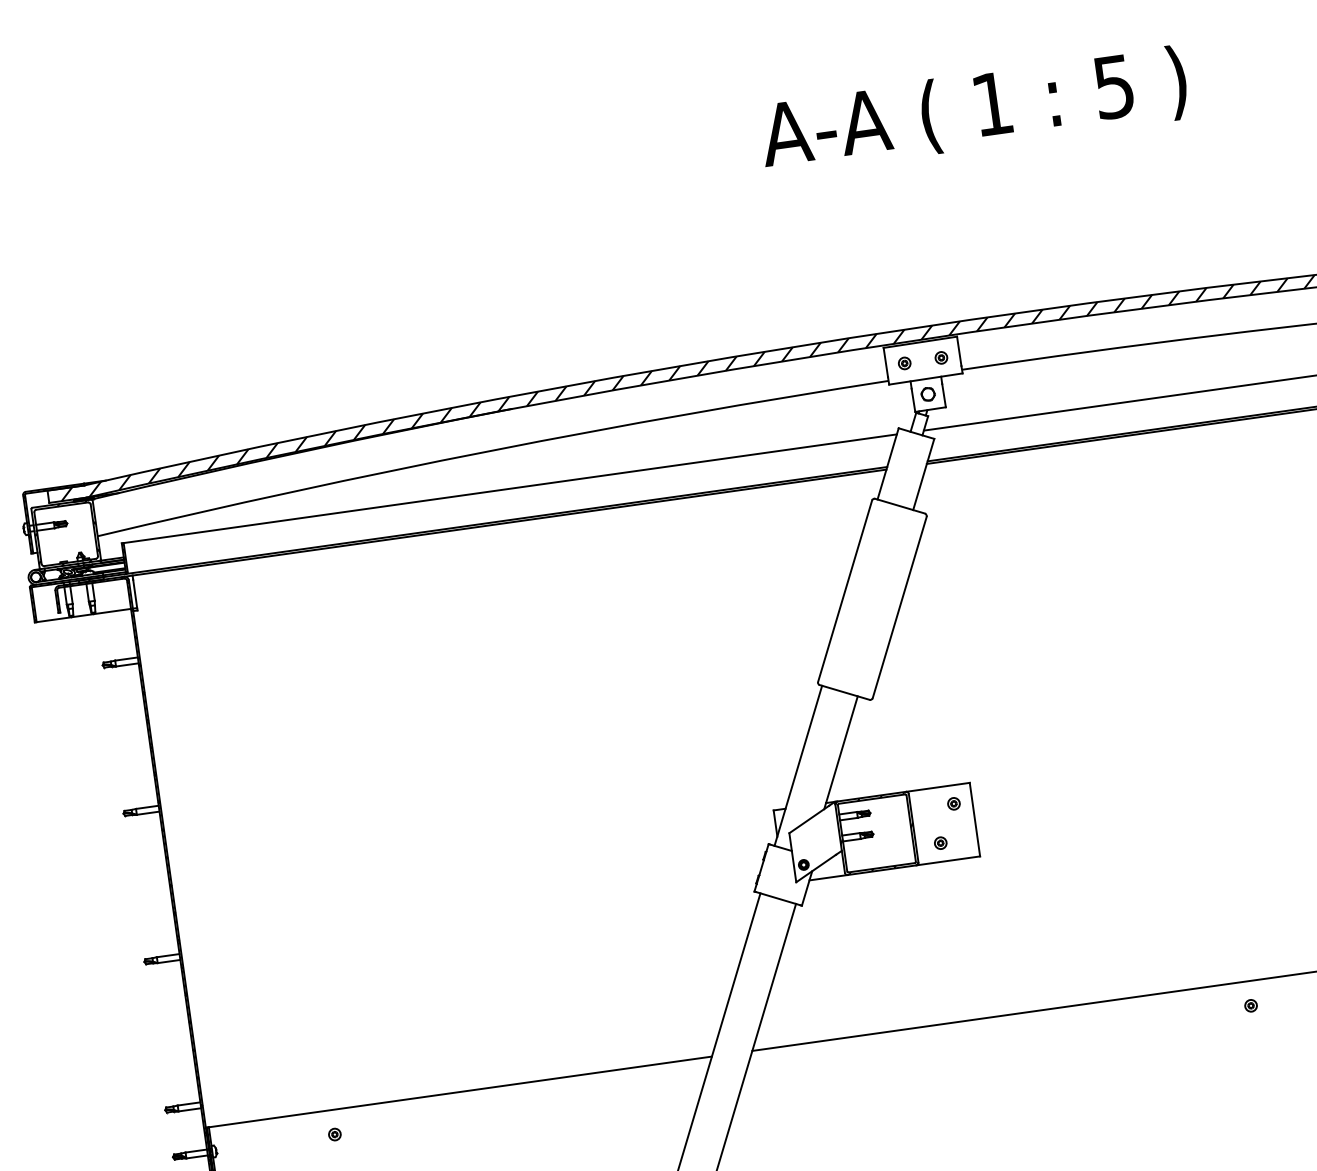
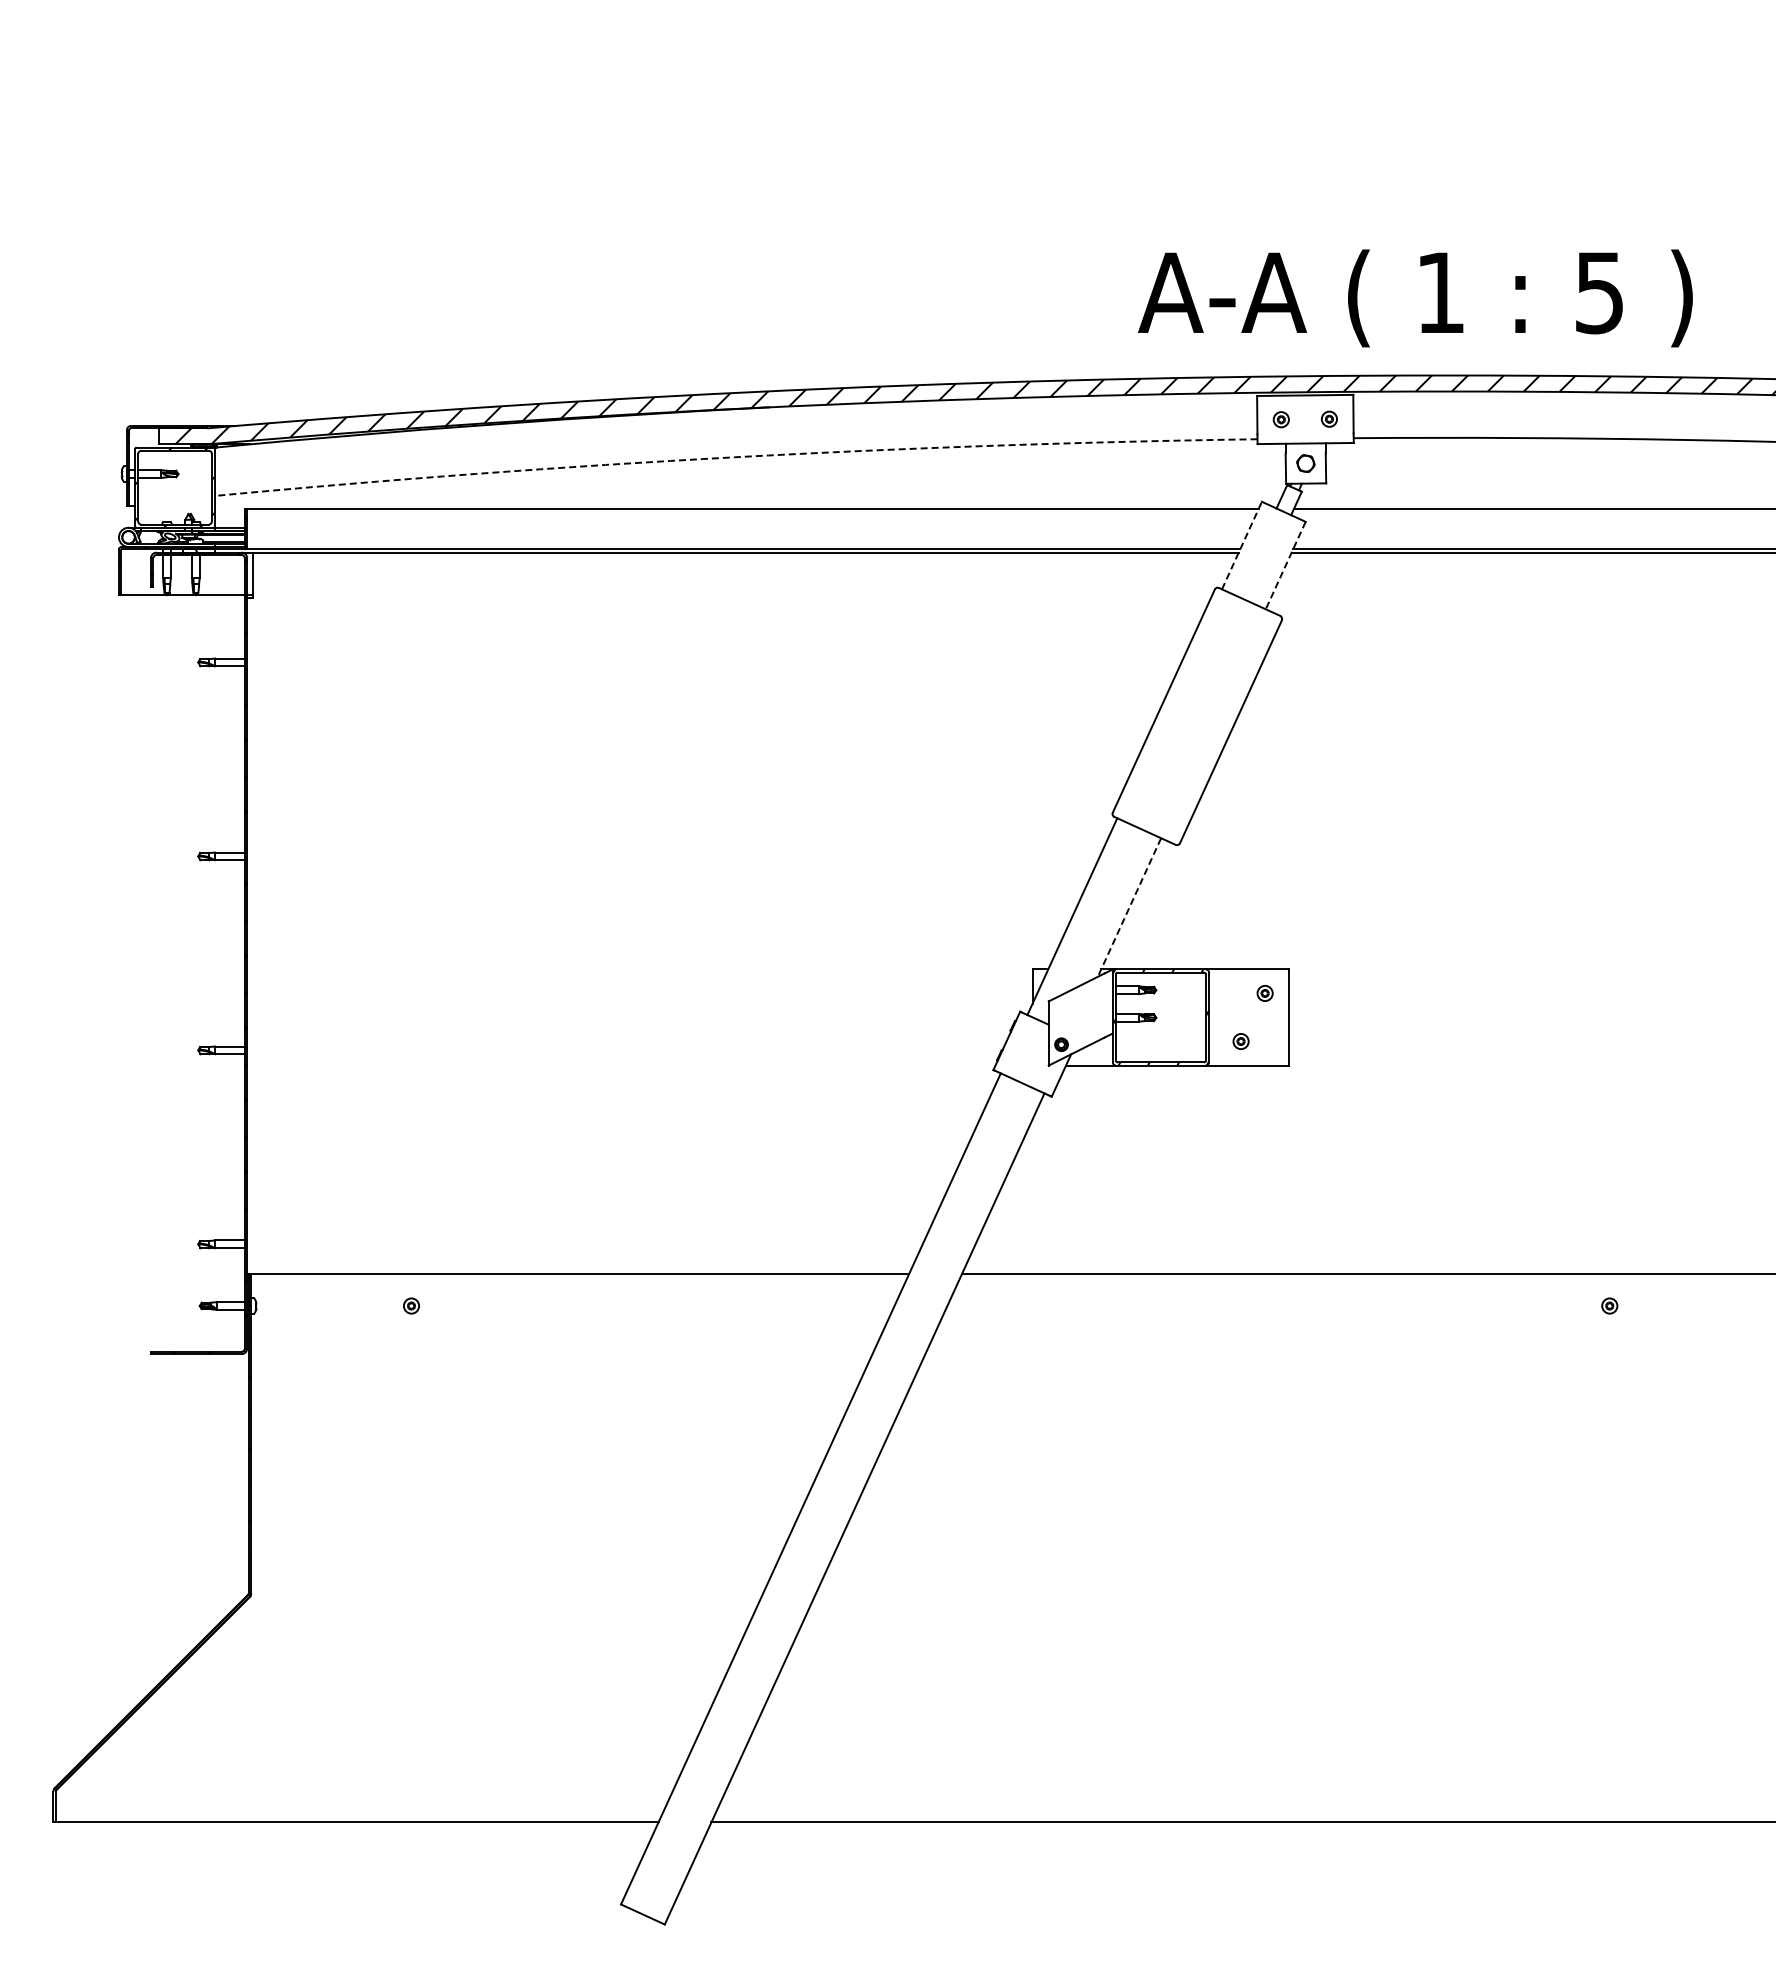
text: (973, 111) -> (1415, 298), moved
arc: (491, 450) -> (735, 457), solid -> dashed
line: (888, 463) -> (1242, 545), solid -> dashed
line: (923, 475) -> (1285, 566), solid -> dashed
line: (841, 753) -> (1129, 908), solid -> dashed

